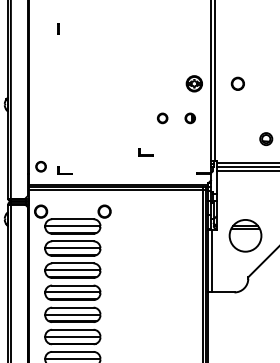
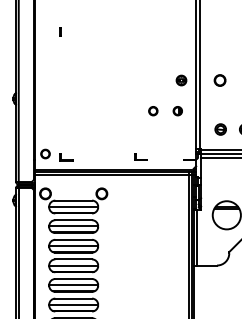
part: (194, 83) -> (181, 80), size x0.71
part: (238, 138) -> (220, 128), added
part: (145, 152) -> (140, 157), moved

